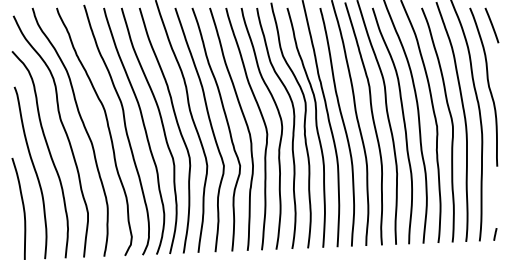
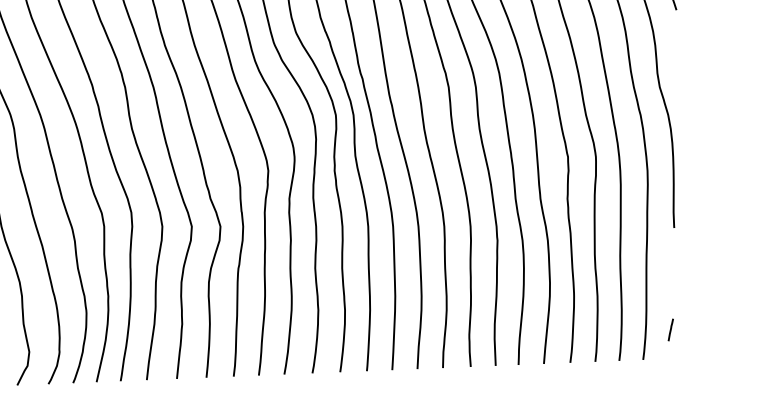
curve: (495, 234) -> (671, 330), moved

